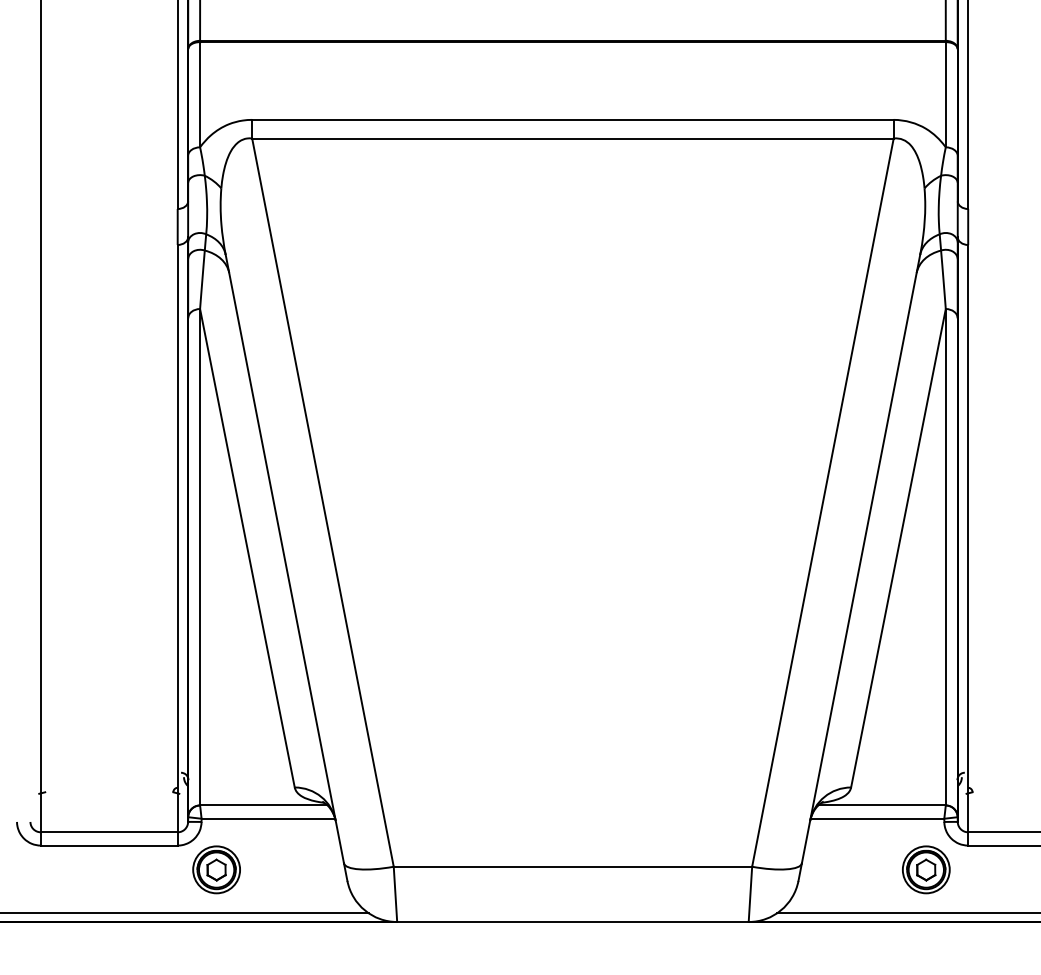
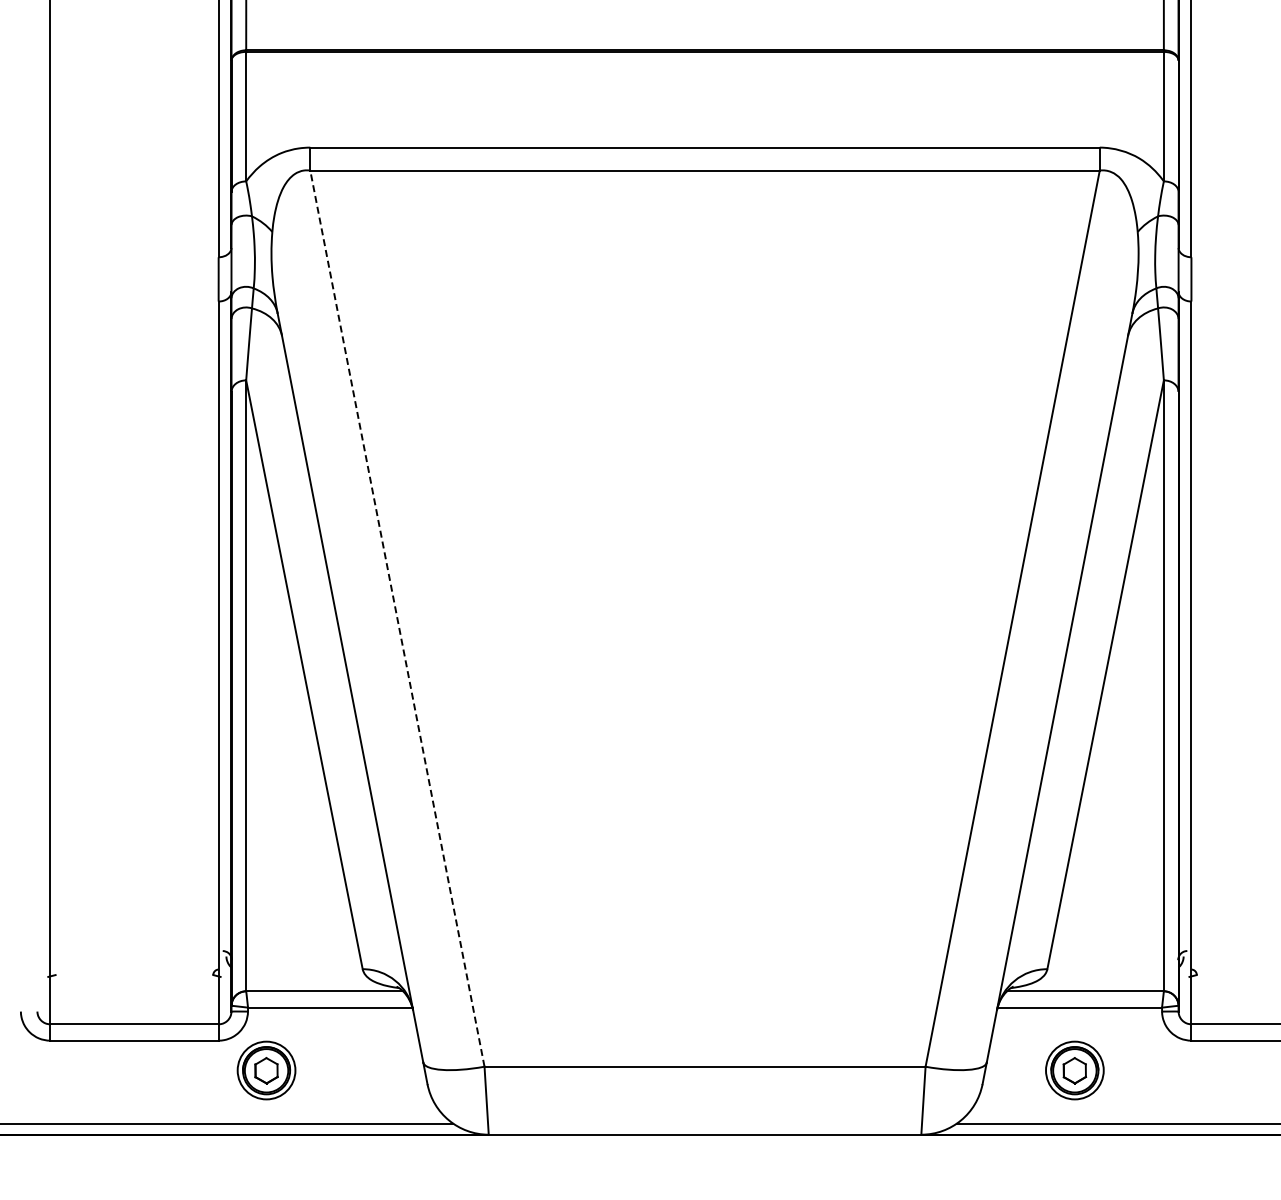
line: (323, 502) -> (397, 618), solid -> dashed
part: (925, 869) -> (1074, 1070), moved

